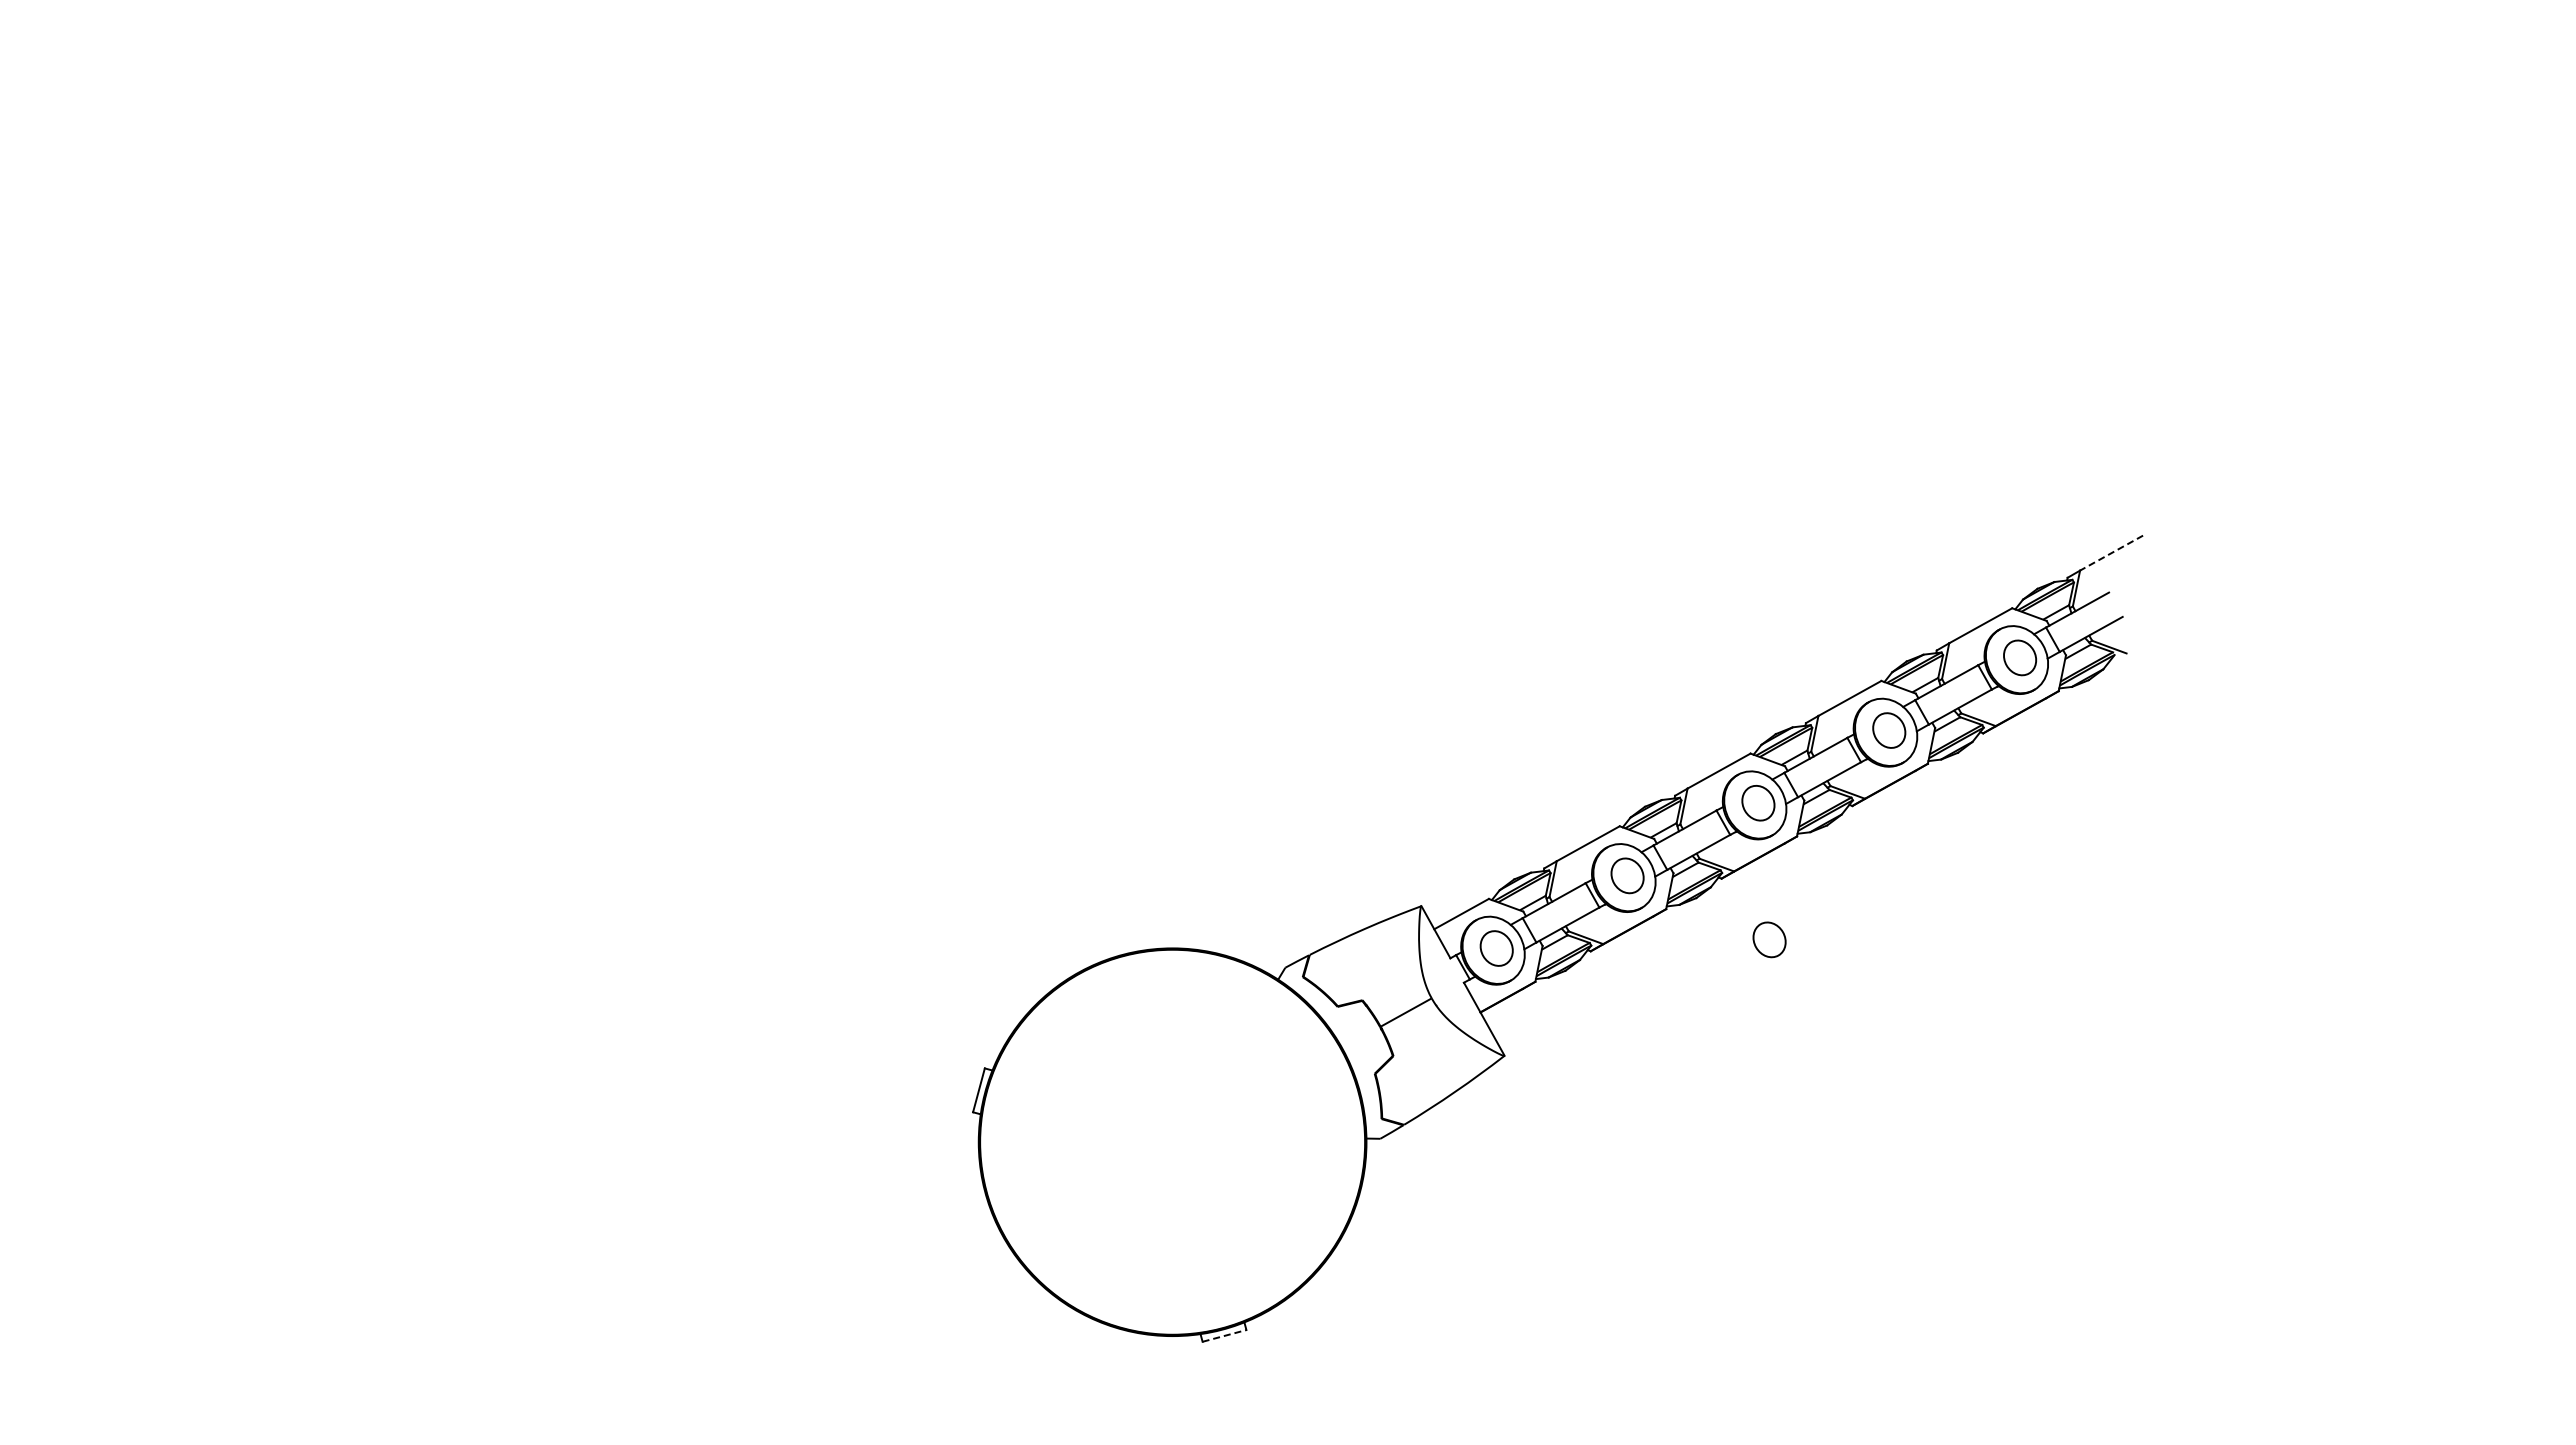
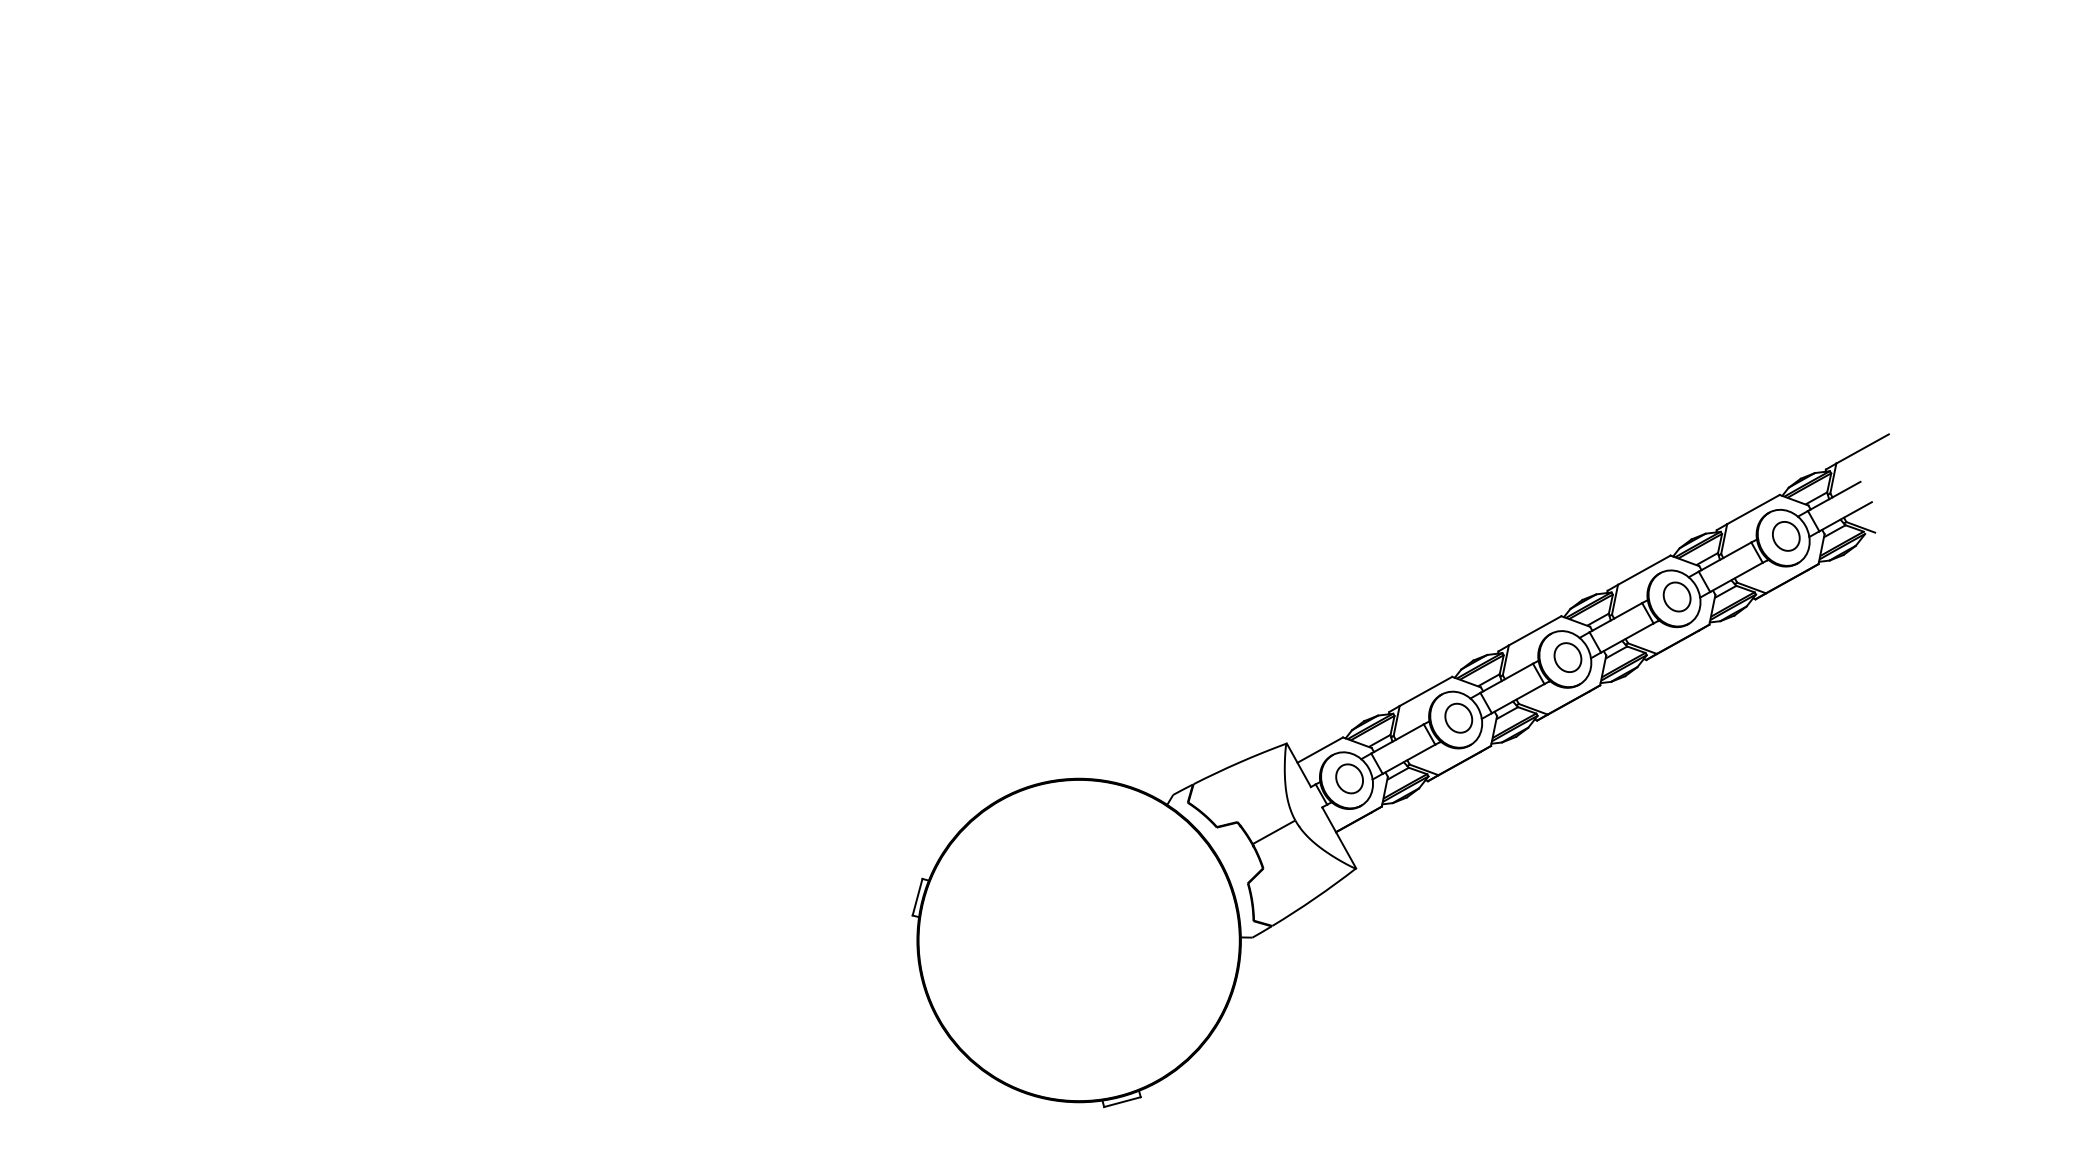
line: (2111, 553) -> (1862, 449), dashed -> solid
part: (1769, 939) -> (1577, 771), removed
line: (1224, 1335) -> (1122, 1101), dashed -> solid

